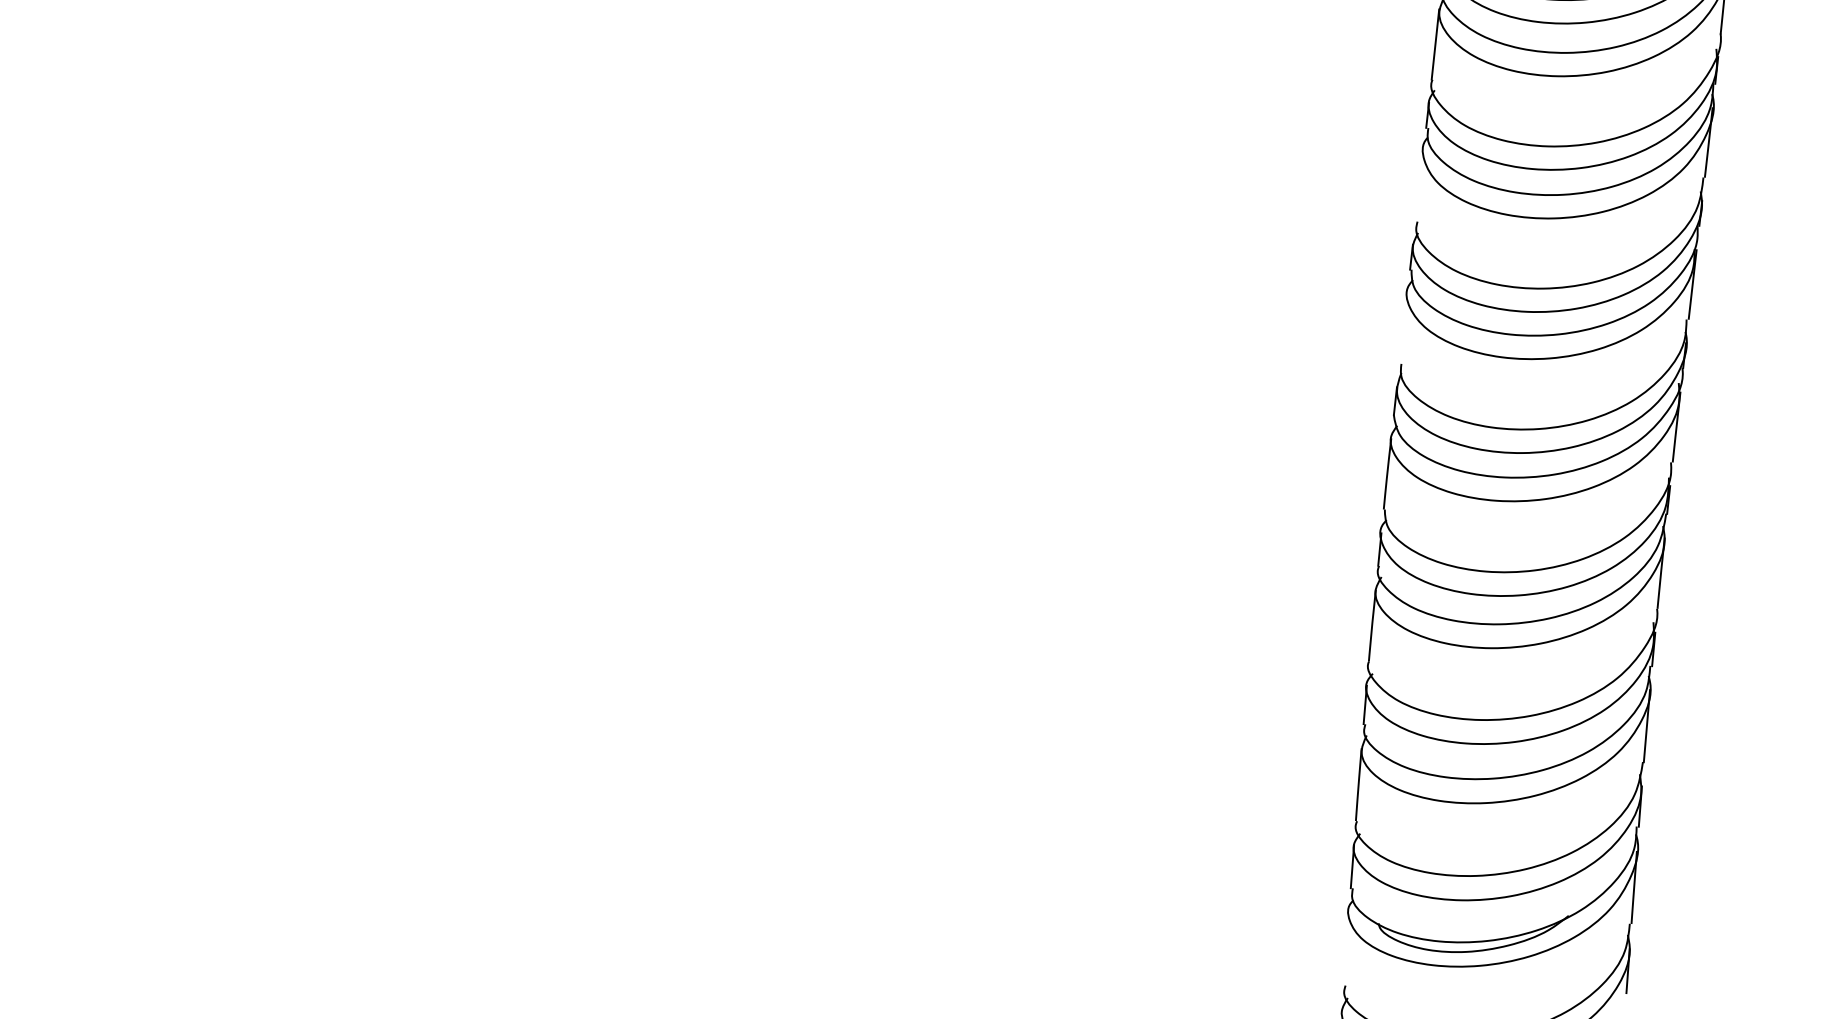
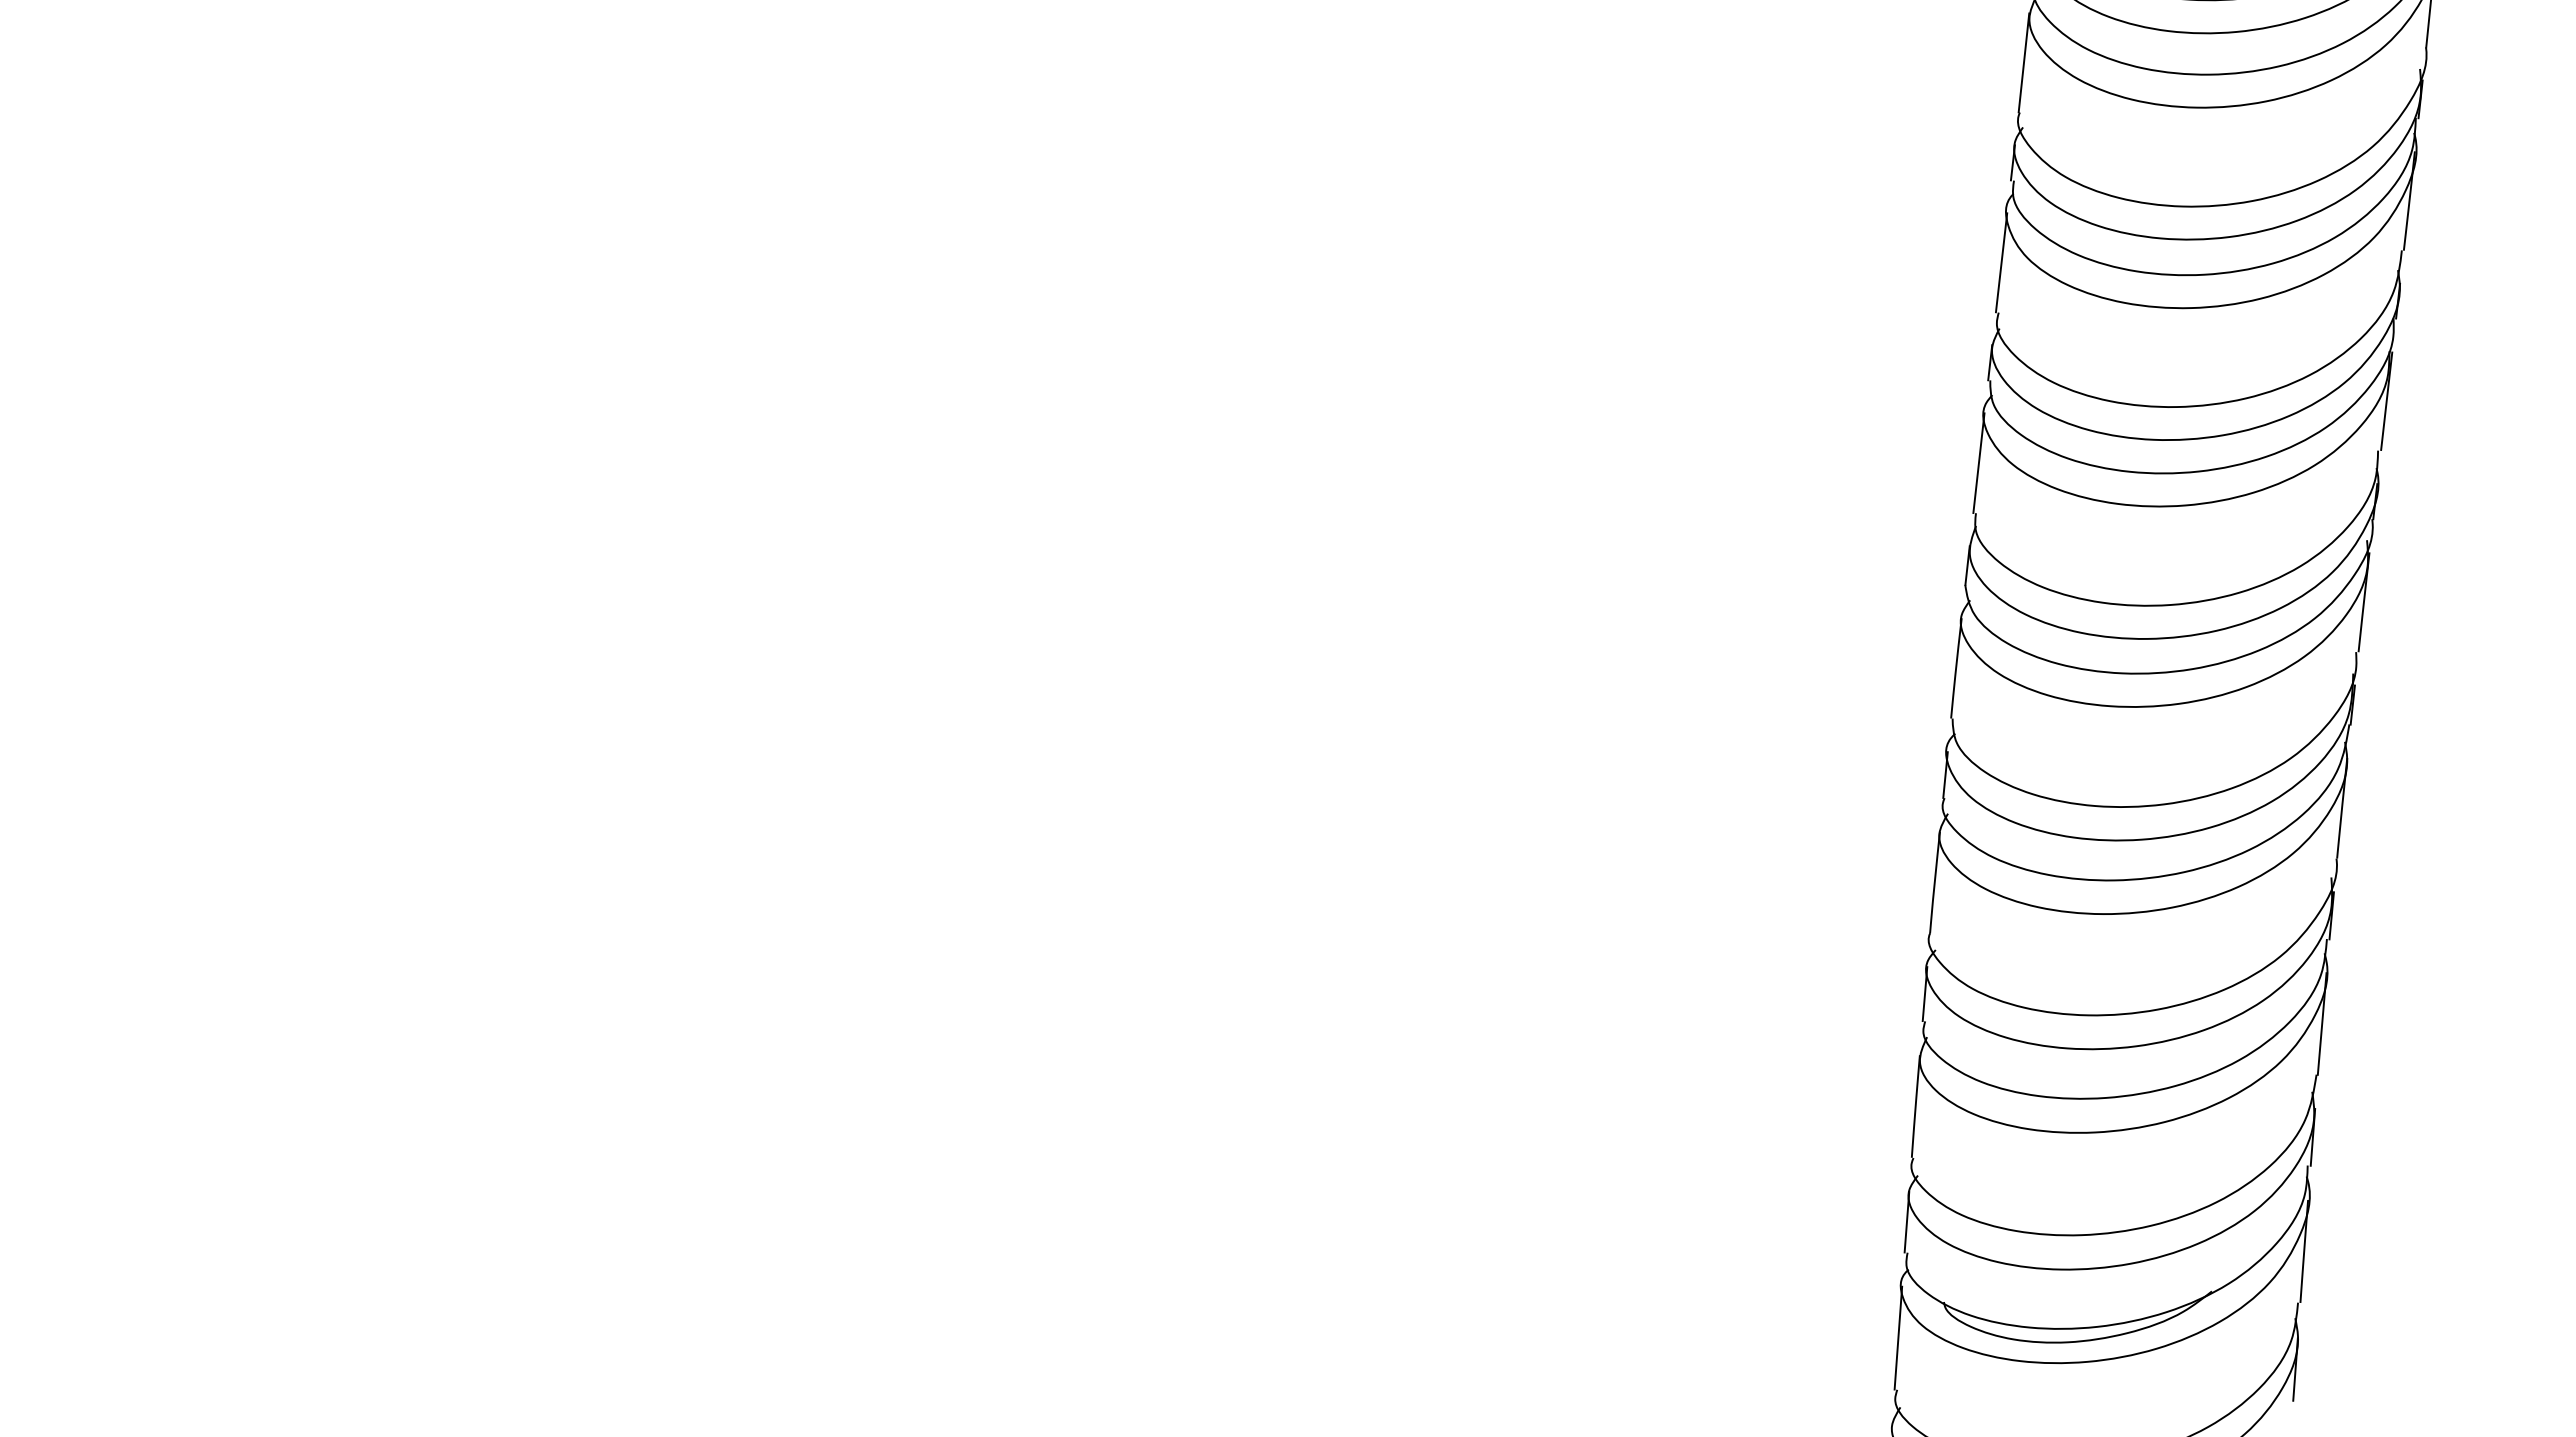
line: (1419, 186) -> (2001, 262), added
line: (1403, 328) -> (1978, 463), added
line: (1346, 948) -> (1898, 1337), added

